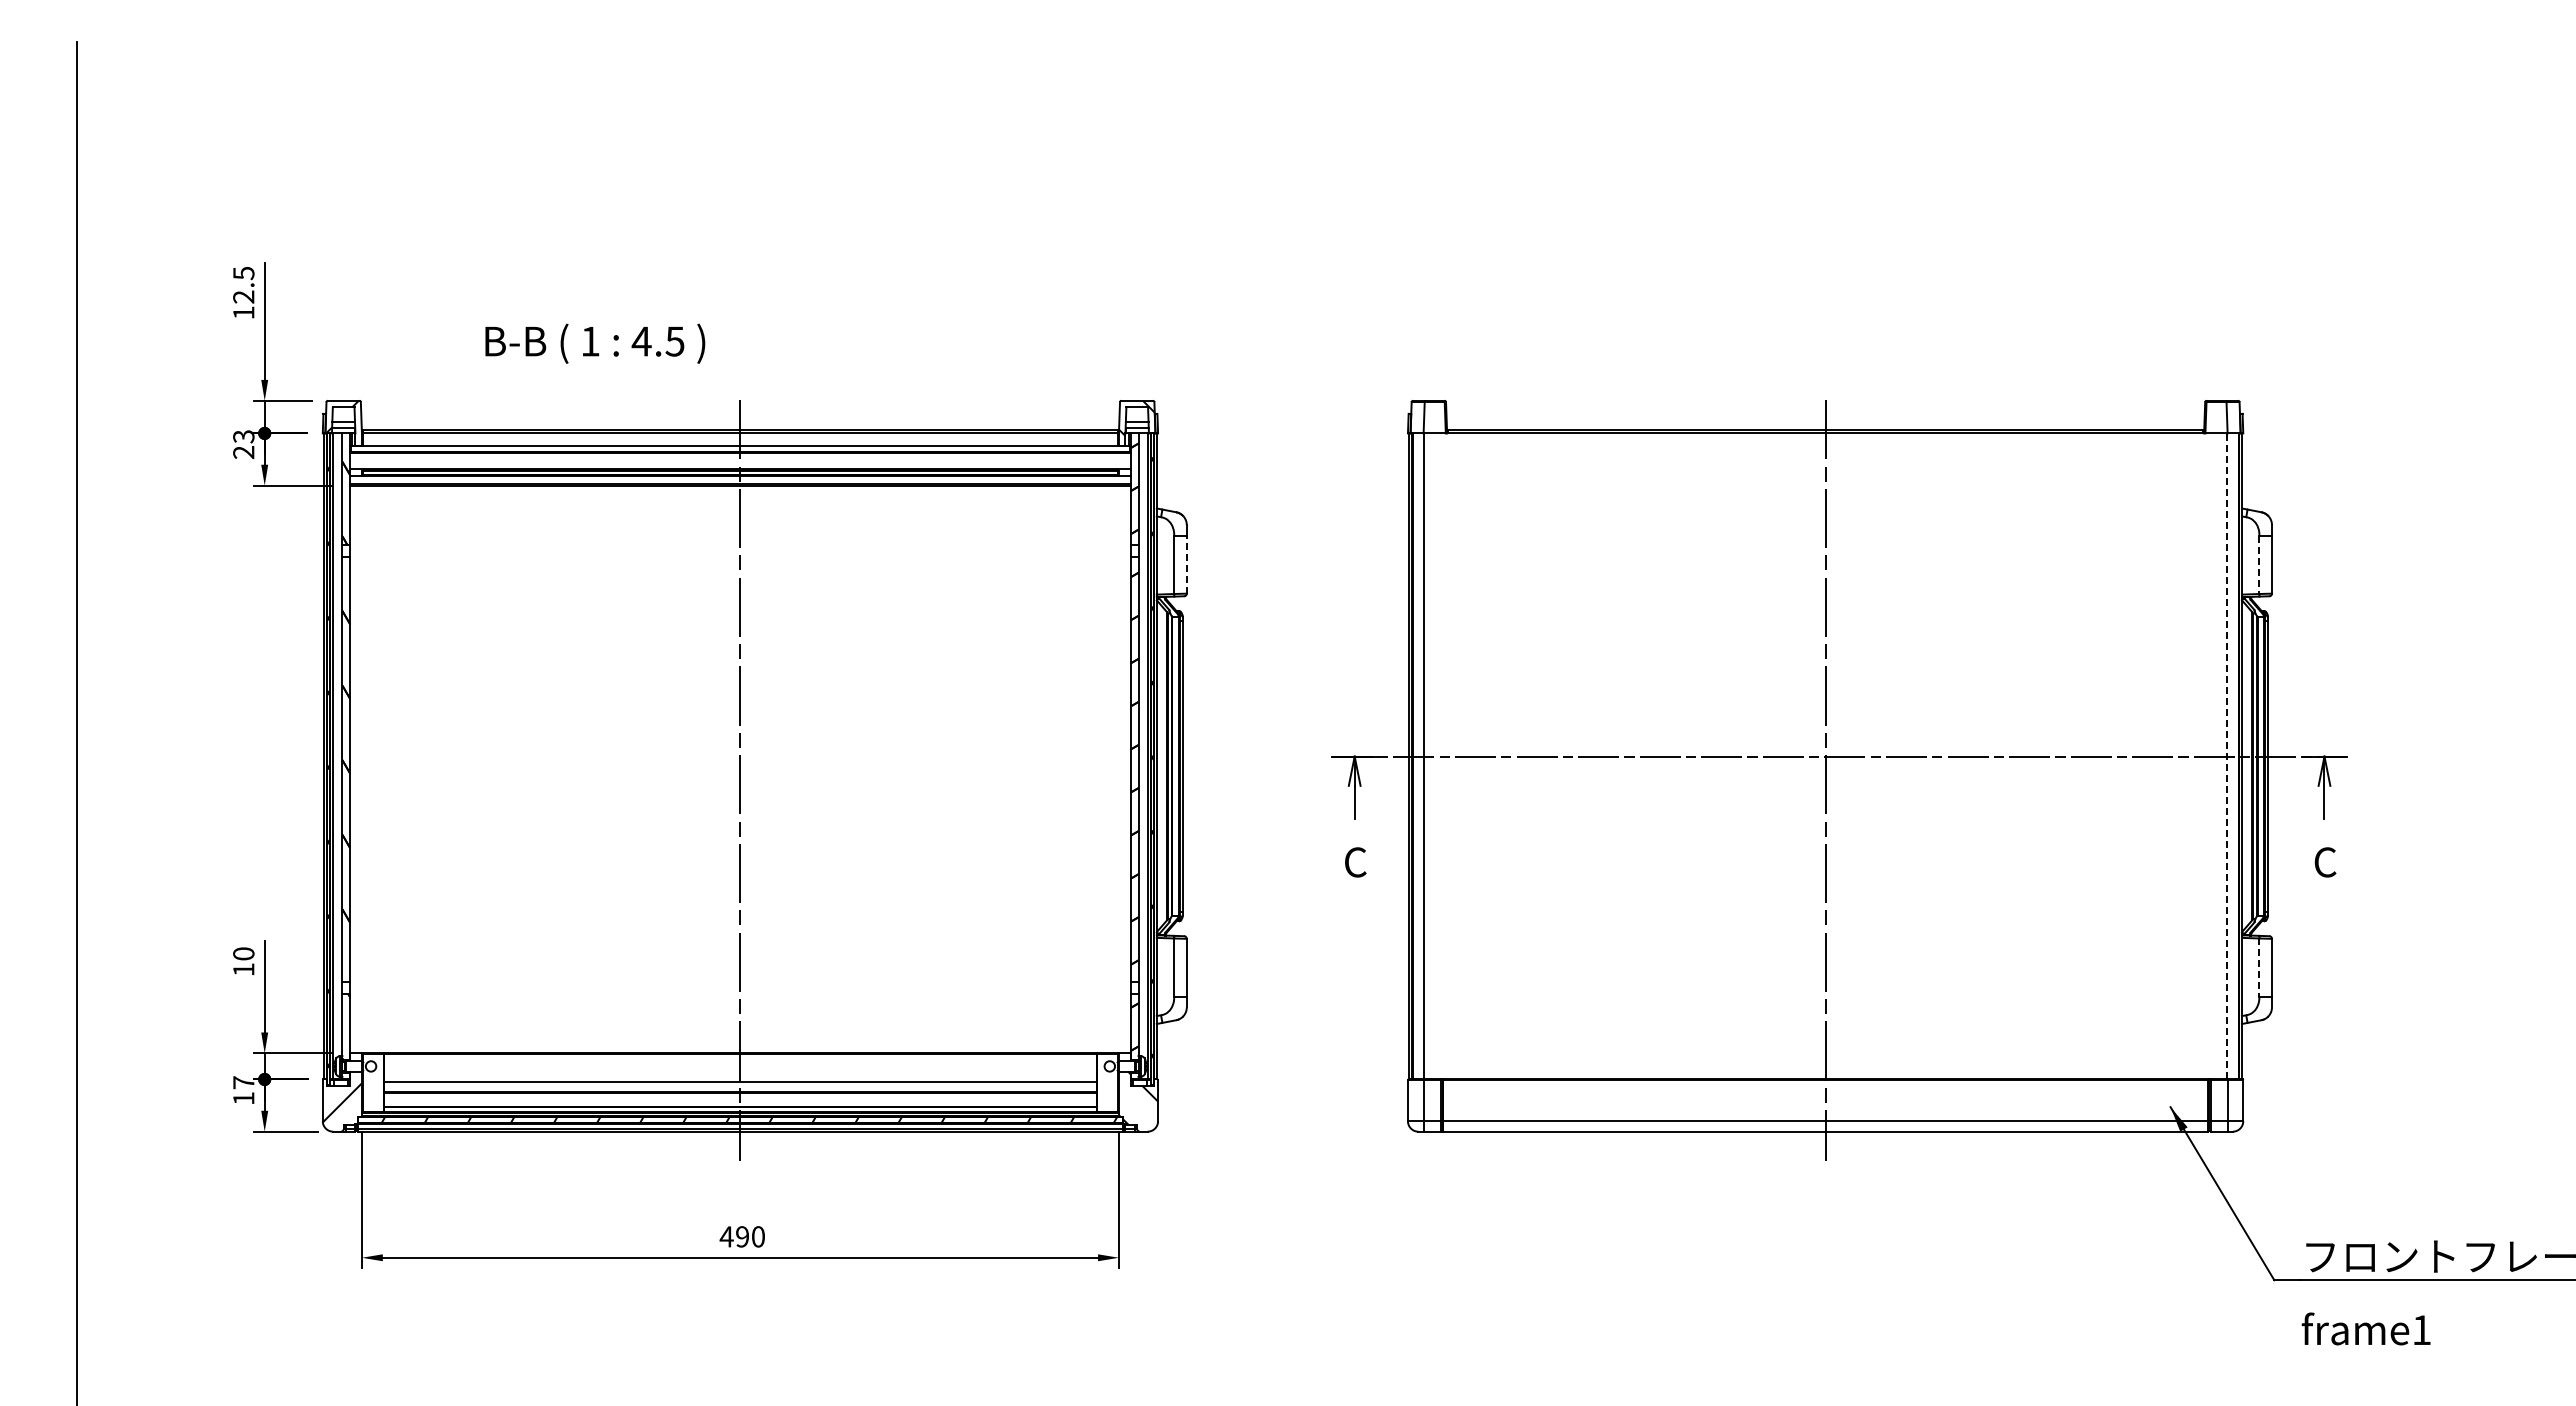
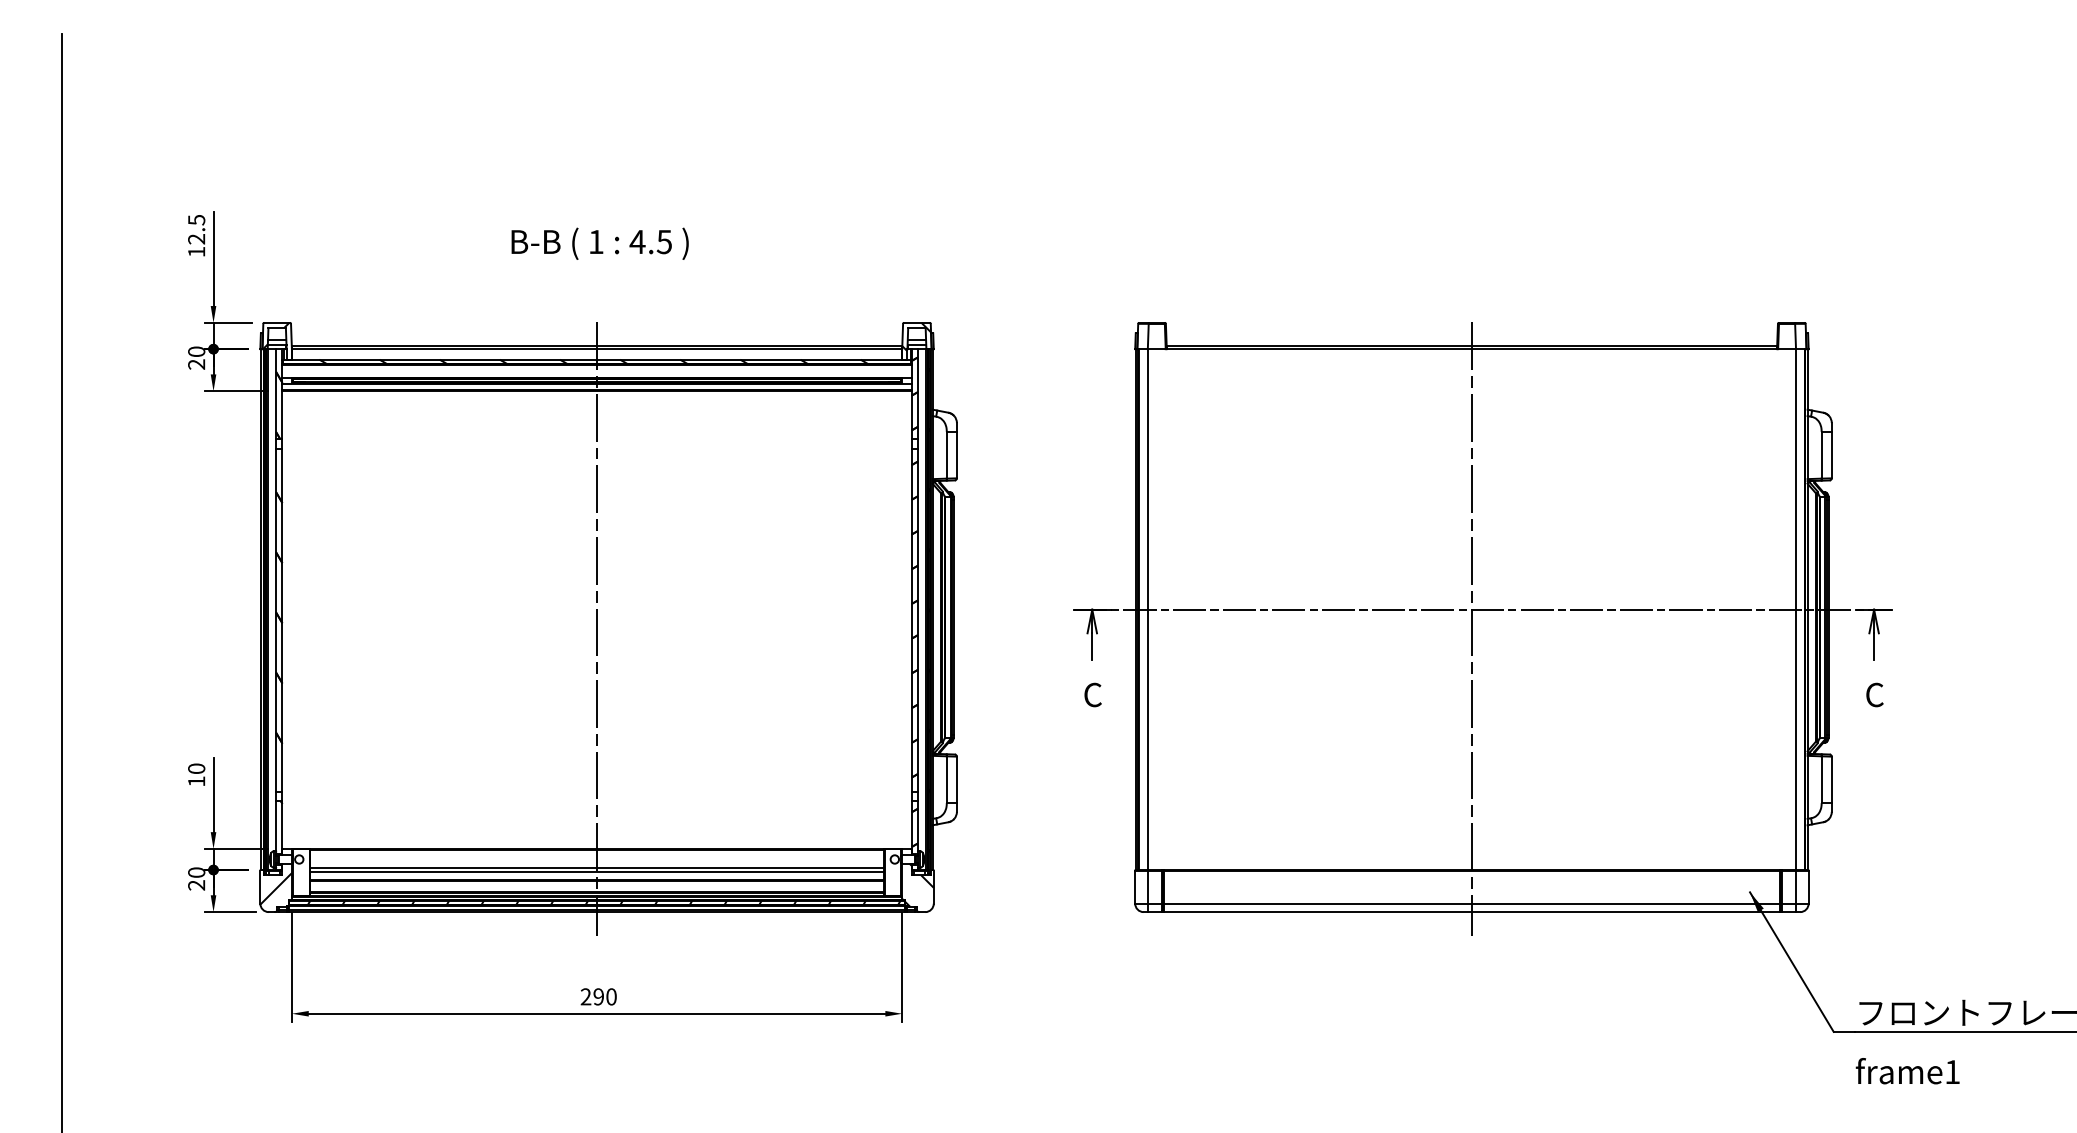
text: (595, 343) -> (600, 243), moved
text: (243, 436) -> (196, 351), 23 -> 20
hatch: (736, 448) -> (593, 361), added
line: (1186, 564) -> (956, 454), dashed -> solid
line: (2259, 565) -> (1821, 455), dashed -> solid
line: (2226, 755) -> (1795, 608), dashed -> solid
line: (2259, 968) -> (1821, 780), dashed -> solid
line: (740, 1076) -> (597, 867), added
text: (243, 1090) -> (196, 878), 17 -> 20
text: (726, 1236) -> (585, 996), 490 -> 290

